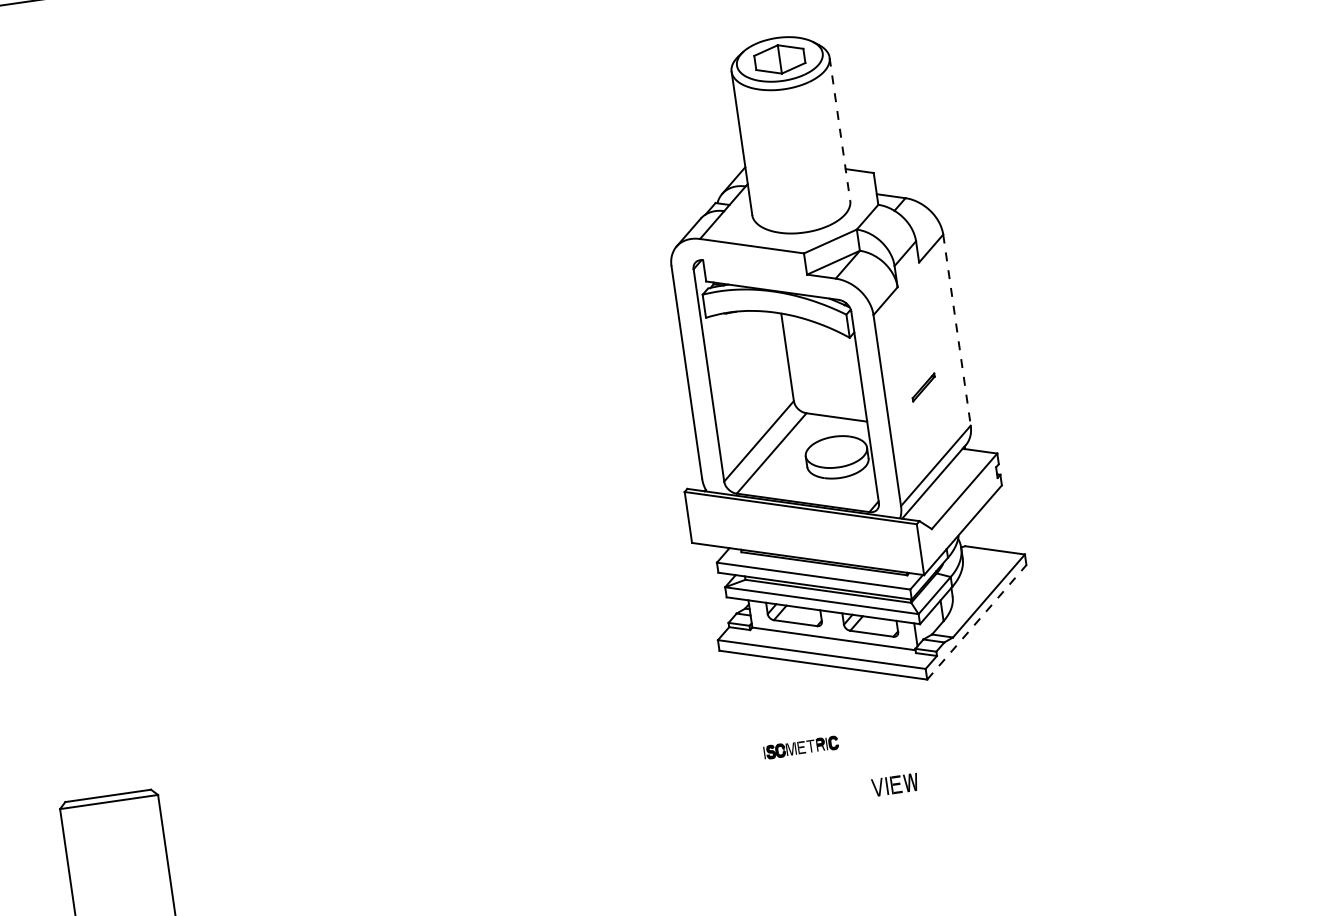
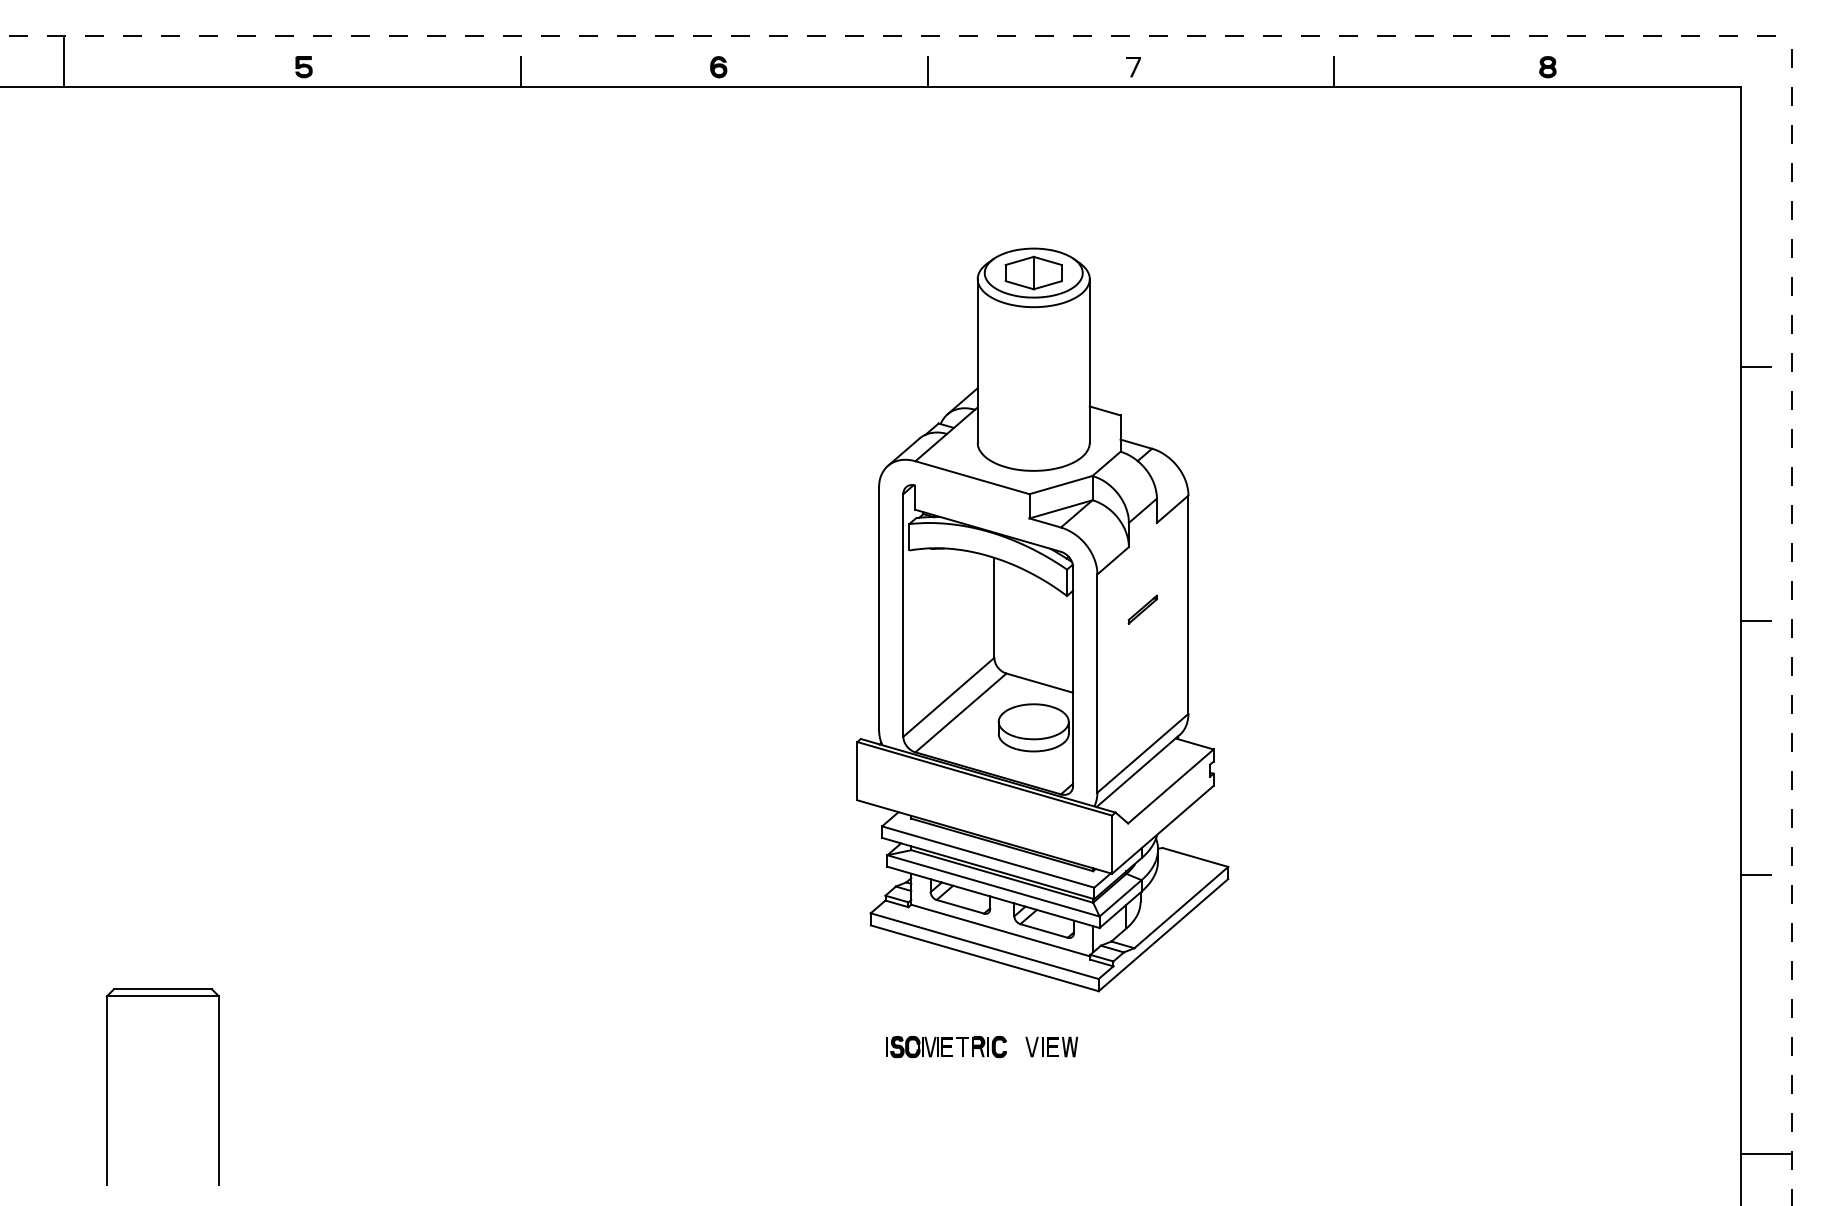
line: (839, 129) -> (1089, 361), dashed -> solid
line: (957, 330) -> (1188, 605), dashed -> solid
part: (923, 387) -> (1142, 609), moved
line: (976, 622) -> (1163, 935), dashed -> solid
part: (801, 748) -> (946, 1047), size x1.43
part: (894, 784) -> (1051, 1046), moved

